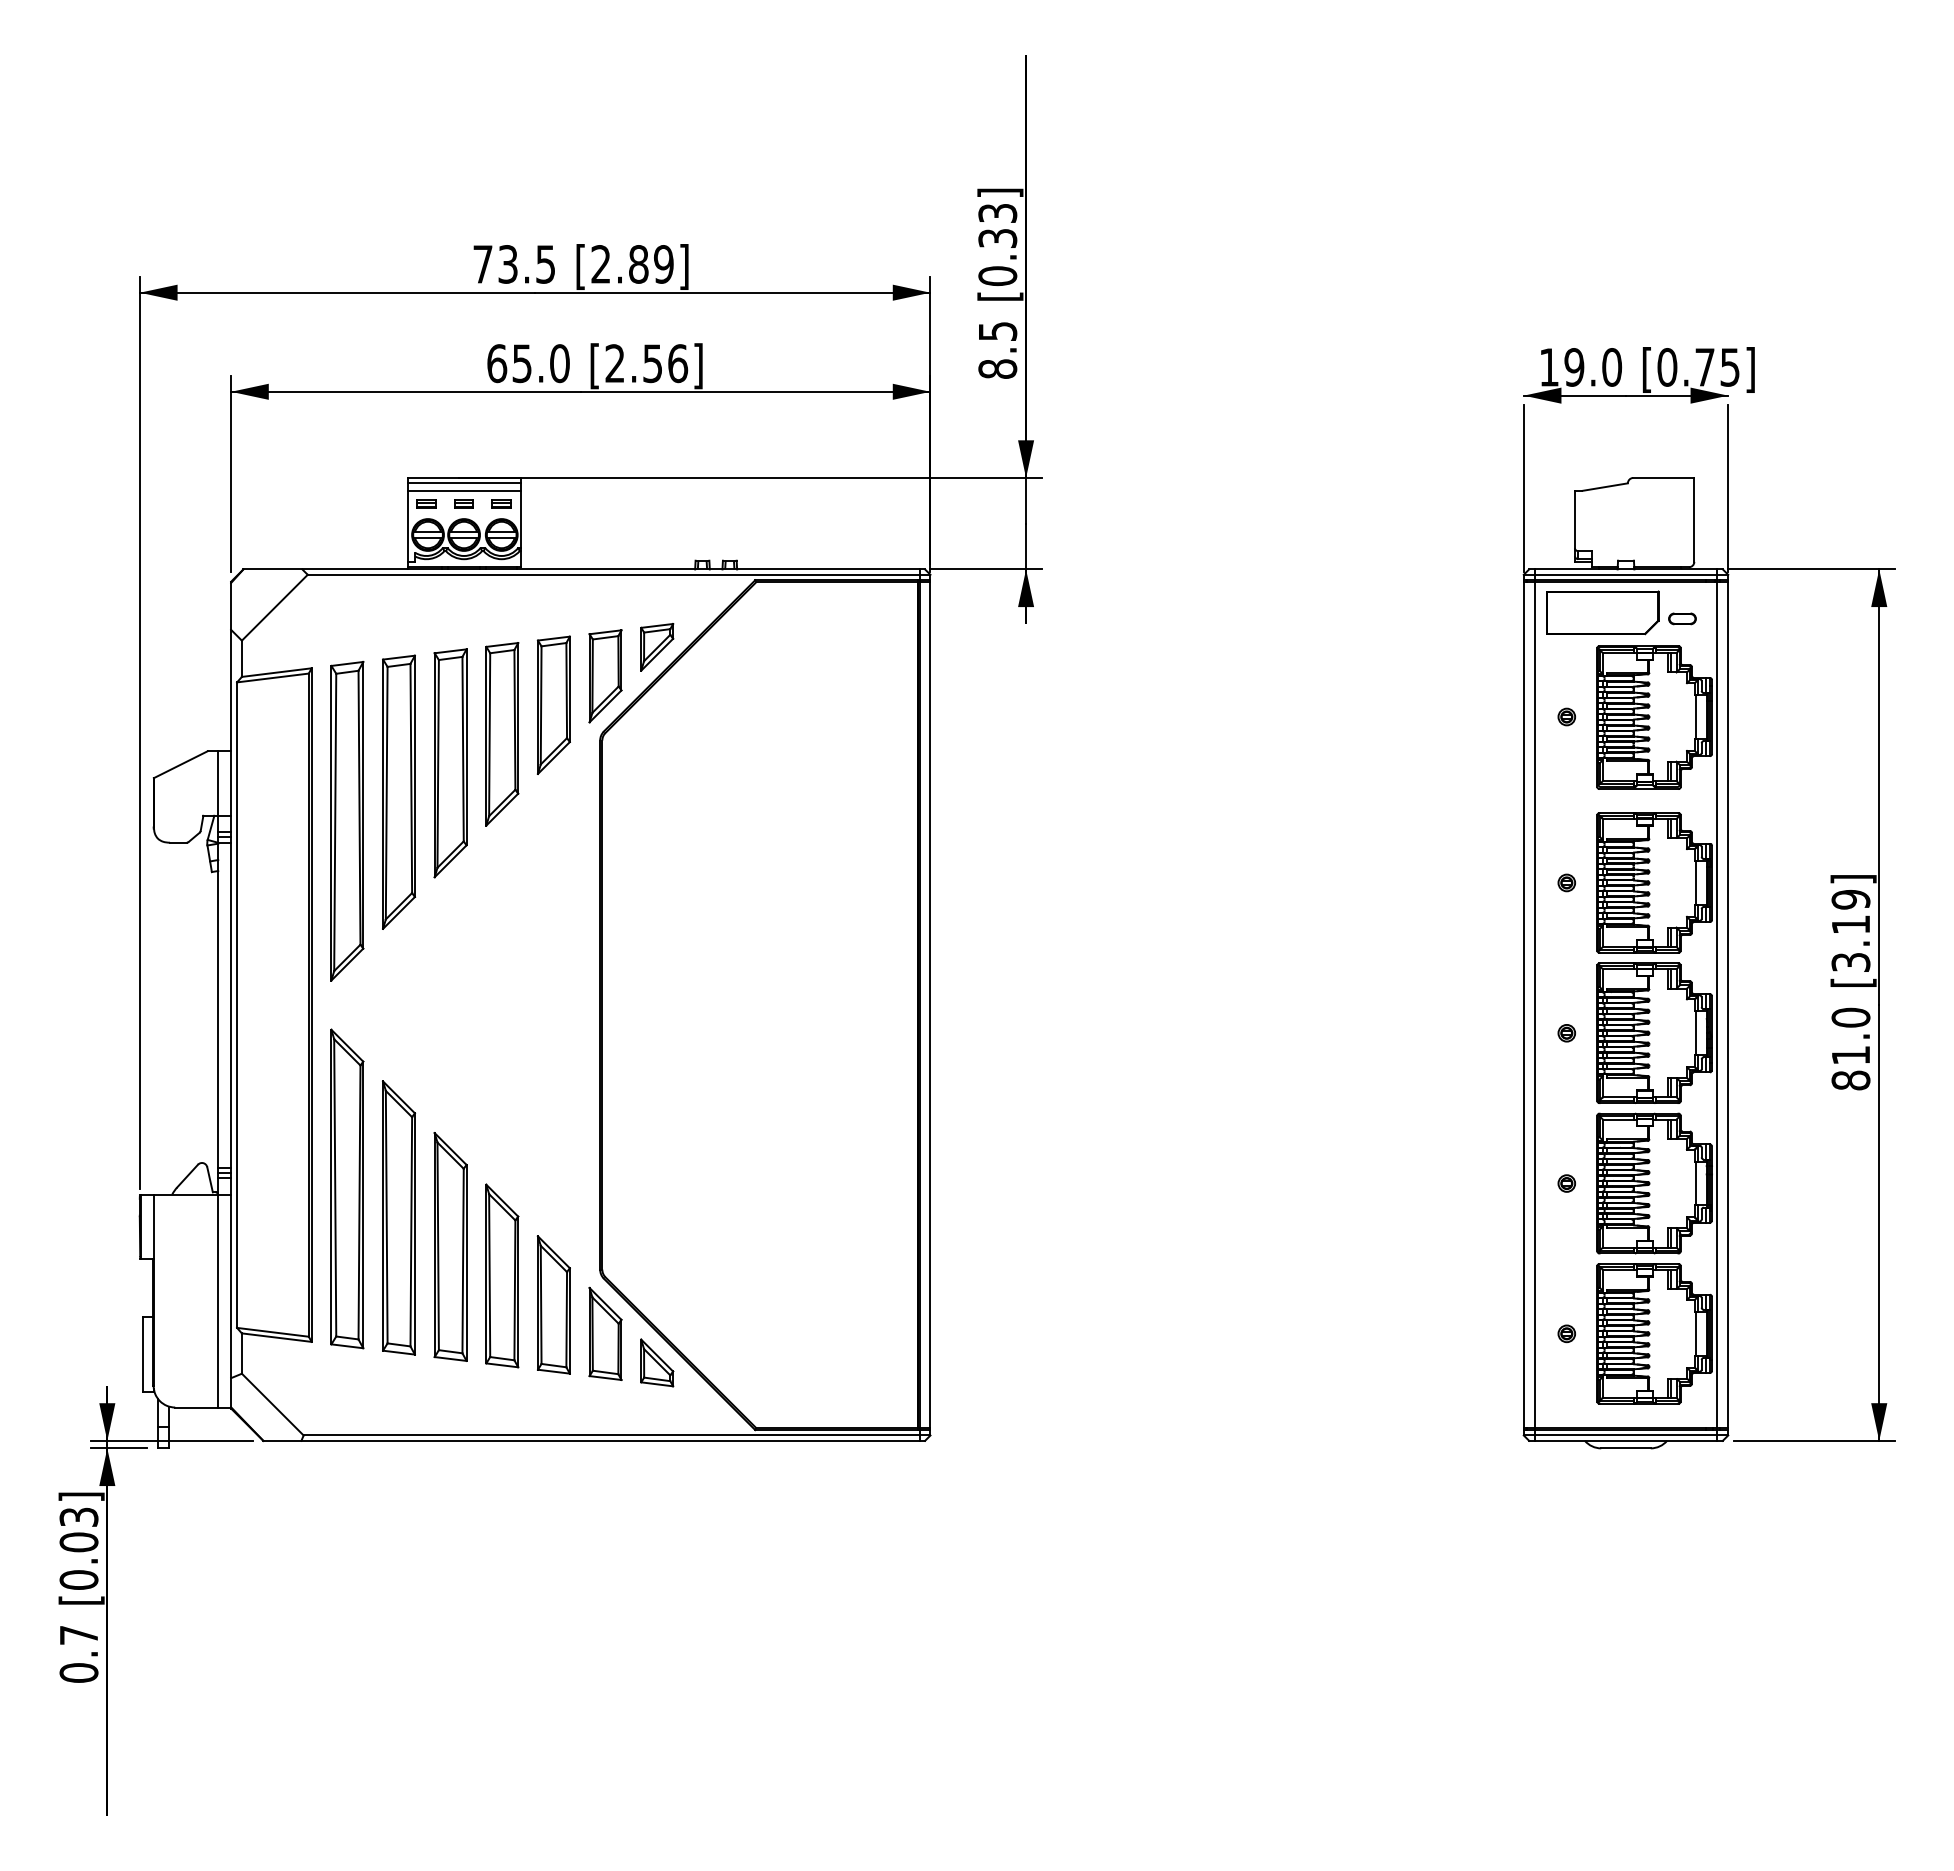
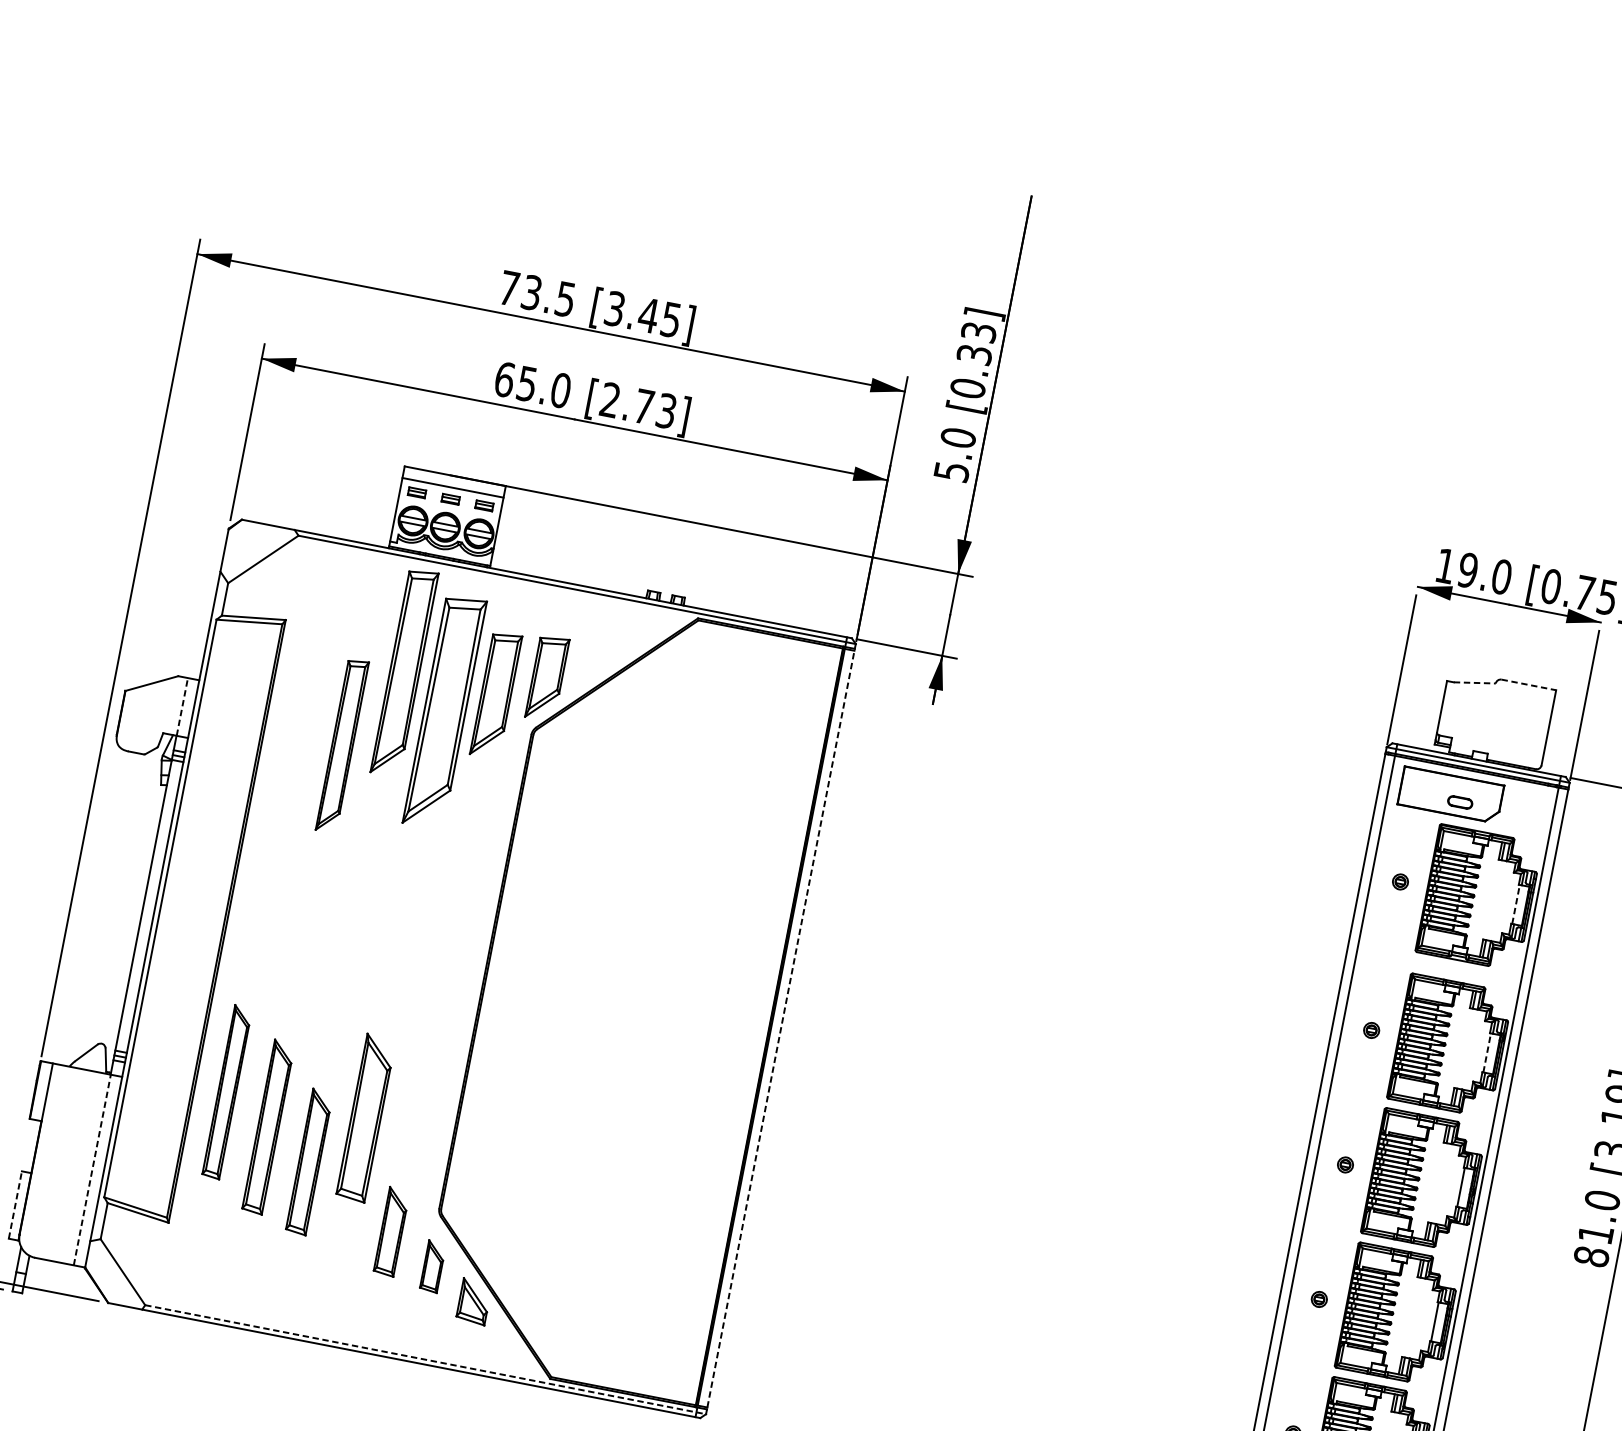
text: (632, 264) -> (643, 314), [2.89] -> [3.45]
text: (997, 349) -> (954, 454), 8.5 -> 5.0
text: (665, 363) -> (655, 408), [2.56] -> [2.73]
line: (1663, 477) -> (1528, 684), solid -> dashed
line: (463, 483) -> (453, 481), removed
line: (1605, 487) -> (1475, 683), solid -> dashed
part: (1682, 618) -> (1460, 802), moved
part: (657, 647) -> (598, 661), removed
line: (1695, 717) -> (1515, 904), solid -> dashed
part: (502, 734) -> (445, 712), size x1.4
part: (450, 763) -> (404, 673), moved
line: (218, 783) -> (182, 706), solid -> dashed
part: (398, 791) -> (342, 745), size x0.7
part: (347, 821) -> (291, 763), removed
line: (1695, 882) -> (1486, 1052), solid -> dashed
line: (930, 1005) -> (780, 1029), solid -> dashed
part: (347, 1188) -> (227, 1091), size x0.6
part: (399, 1217) -> (268, 1126), size x0.7
part: (450, 1246) -> (309, 1161), size x0.7
part: (502, 1275) -> (366, 1117), moved
line: (218, 1301) -> (92, 1170), solid -> dashed
part: (553, 1304) -> (391, 1231), size x0.7
part: (605, 1333) -> (433, 1266), size x0.6
line: (142, 1354) -> (15, 1204), solid -> dashed
line: (617, 1435) -> (426, 1359), solid -> dashed

